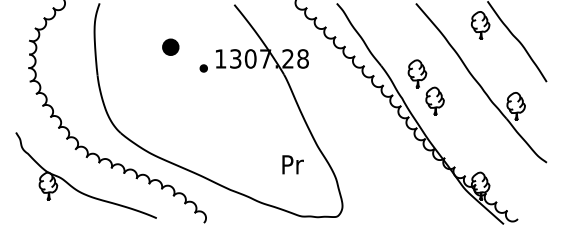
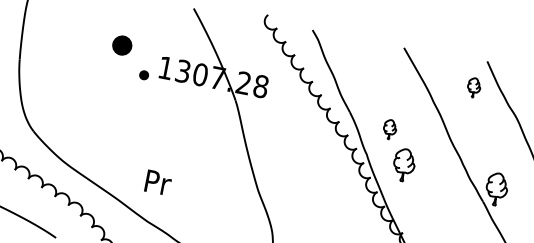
part: (480, 25) -> (473, 87), size x0.6
part: (170, 46) -> (122, 44), moved
part: (417, 73) -> (390, 129), size x0.6
text: (292, 164) -> (157, 182), moved

